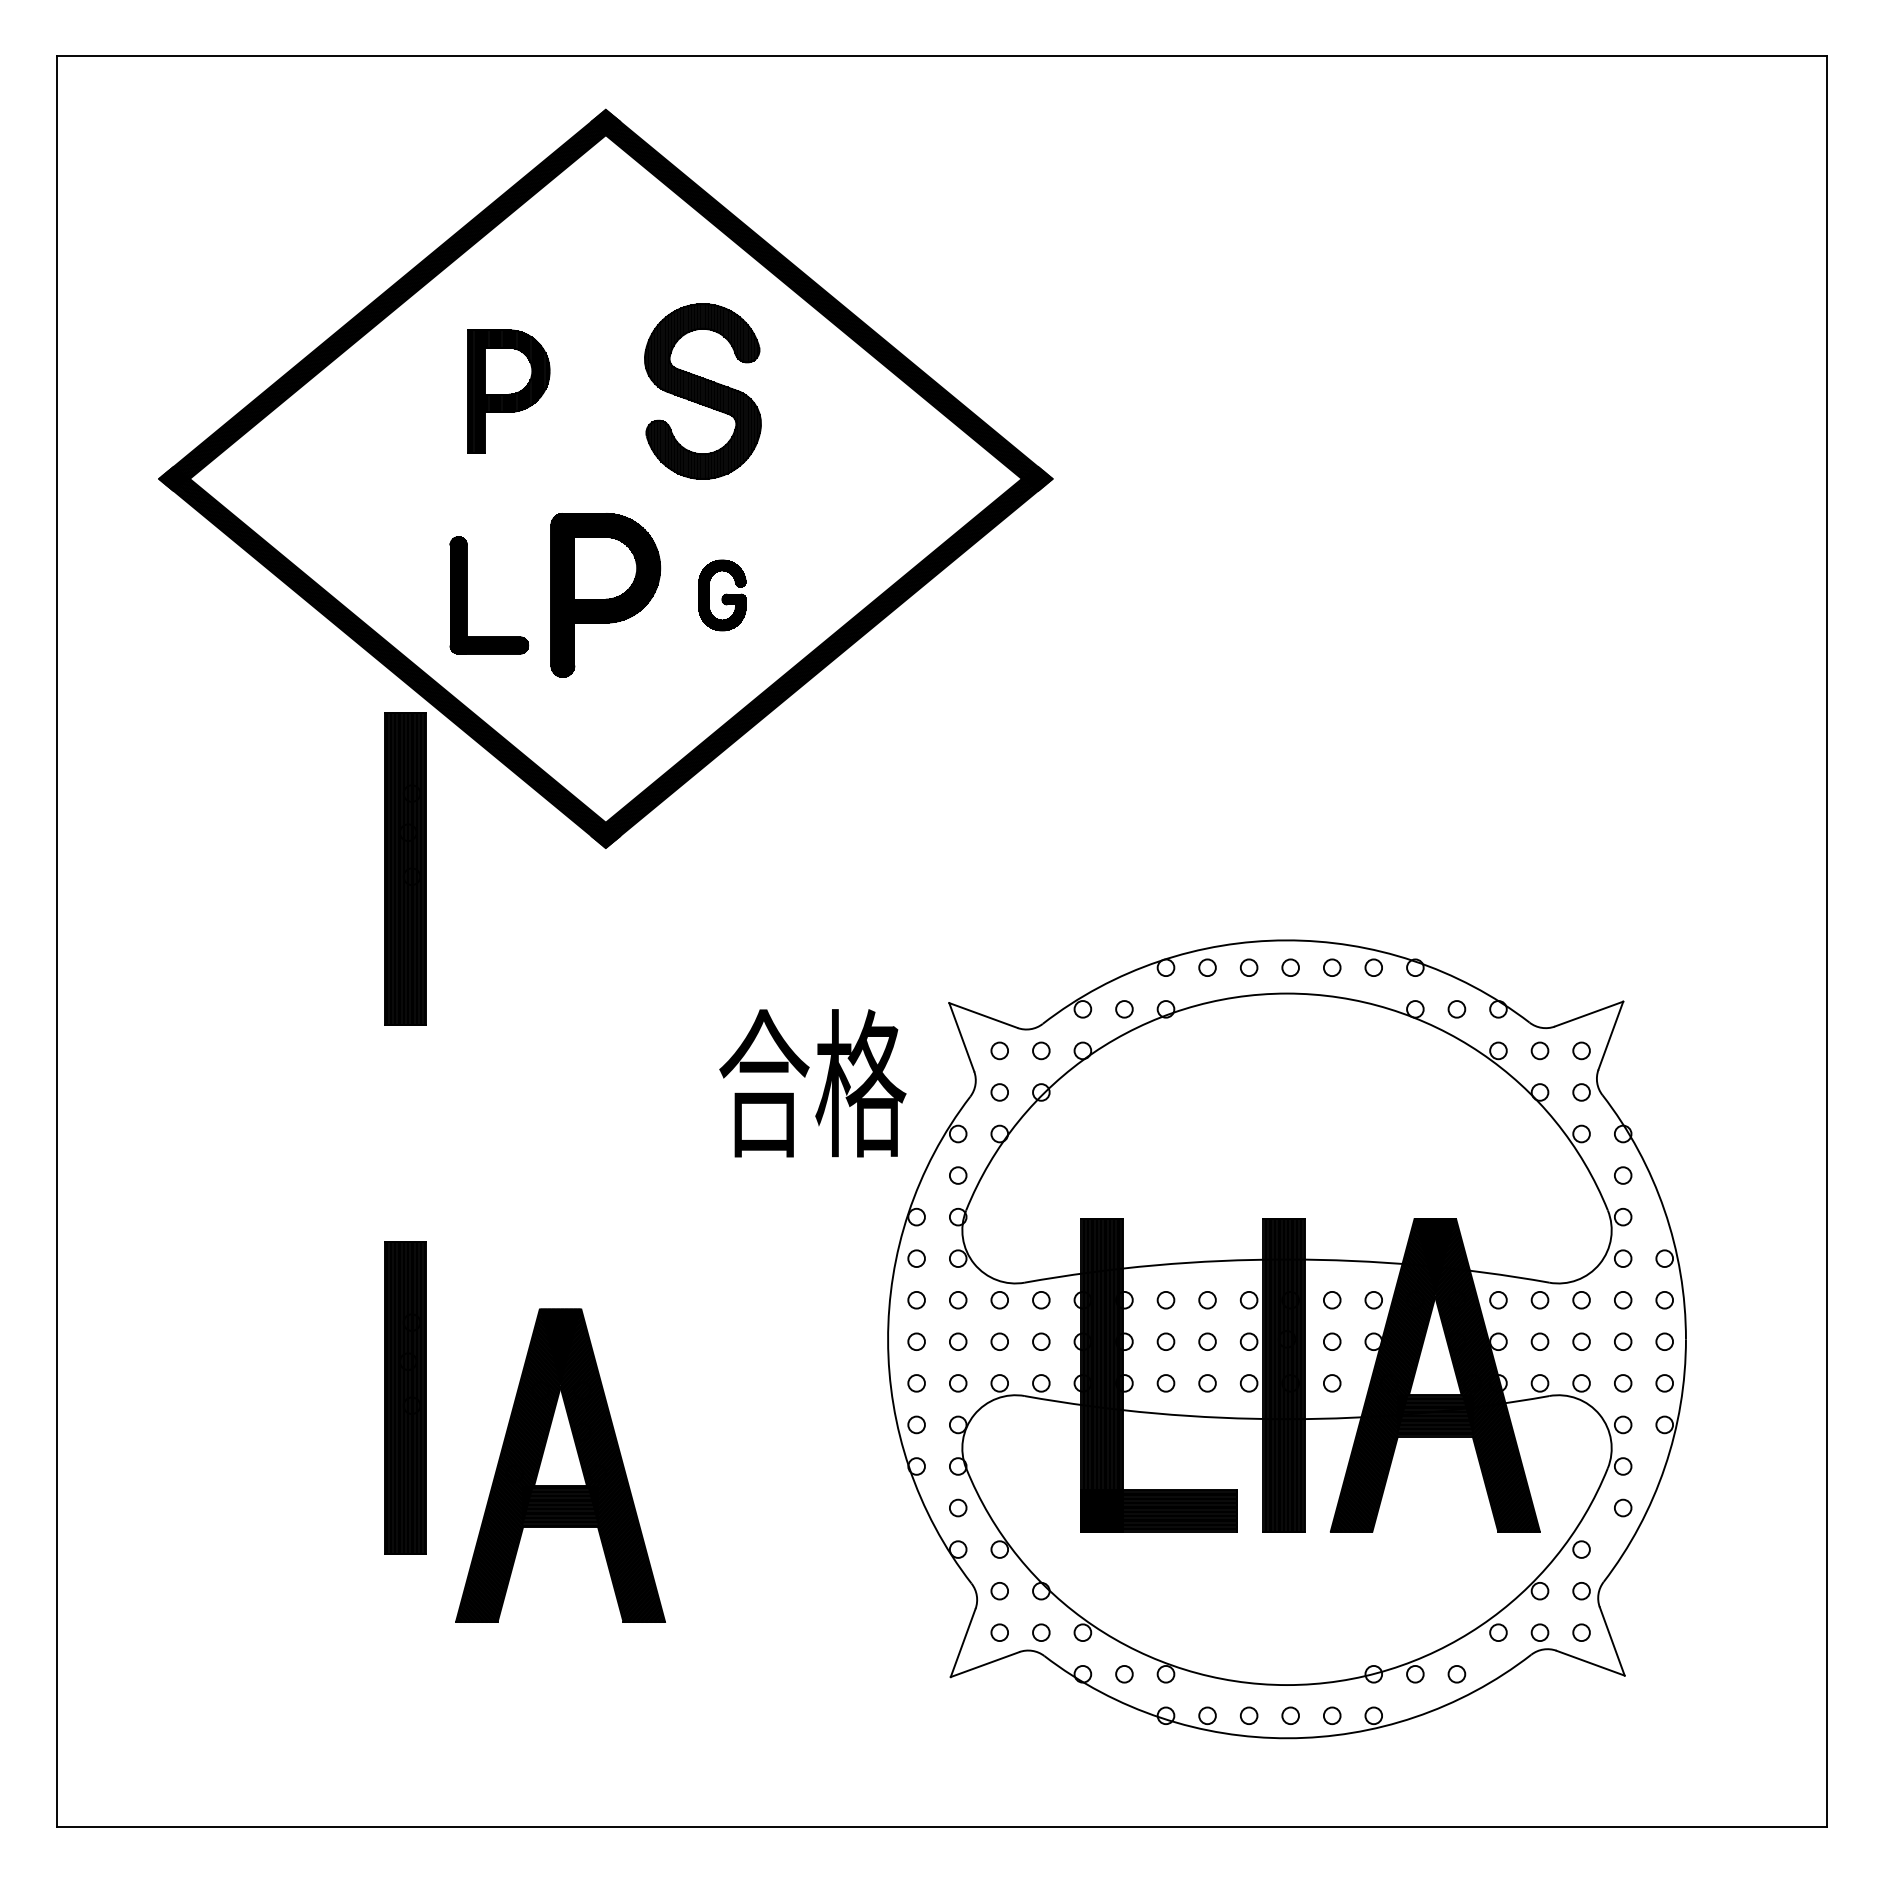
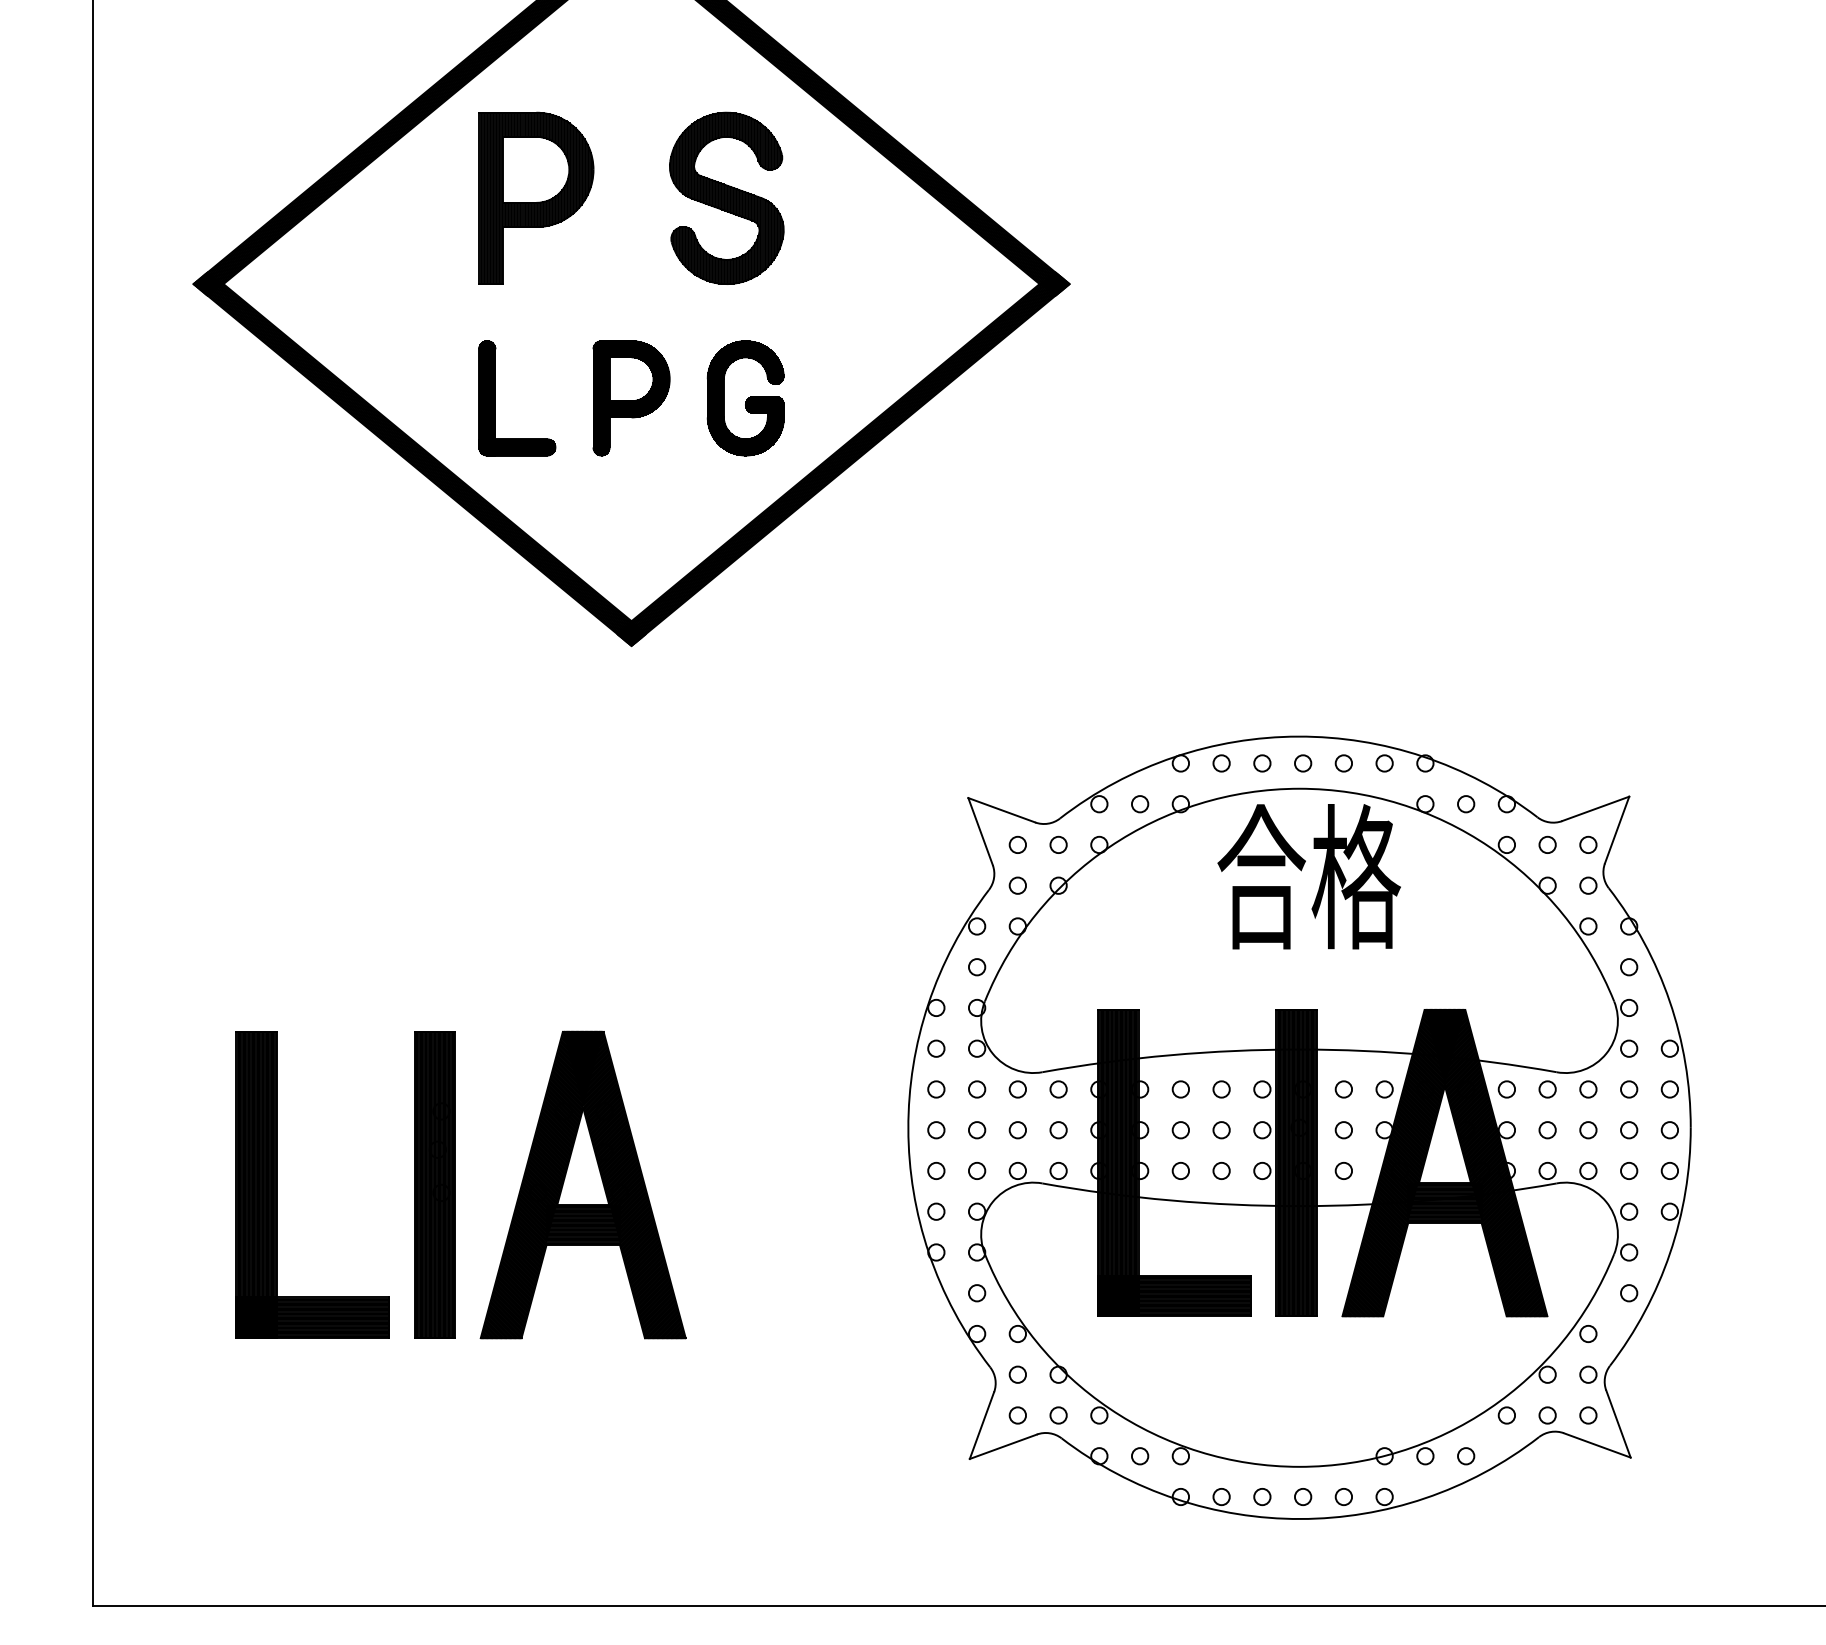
part: (508, 391) -> (536, 198), size x1.43
part: (605, 595) -> (631, 398), size x0.71
part: (722, 595) -> (745, 398), size x1.67
part: (405, 868) -> (435, 666), removed
text: (812, 1083) -> (1308, 876), moved
part: (244, 1397) -> (277, 1184), added
part: (560, 1465) -> (583, 1184), moved

